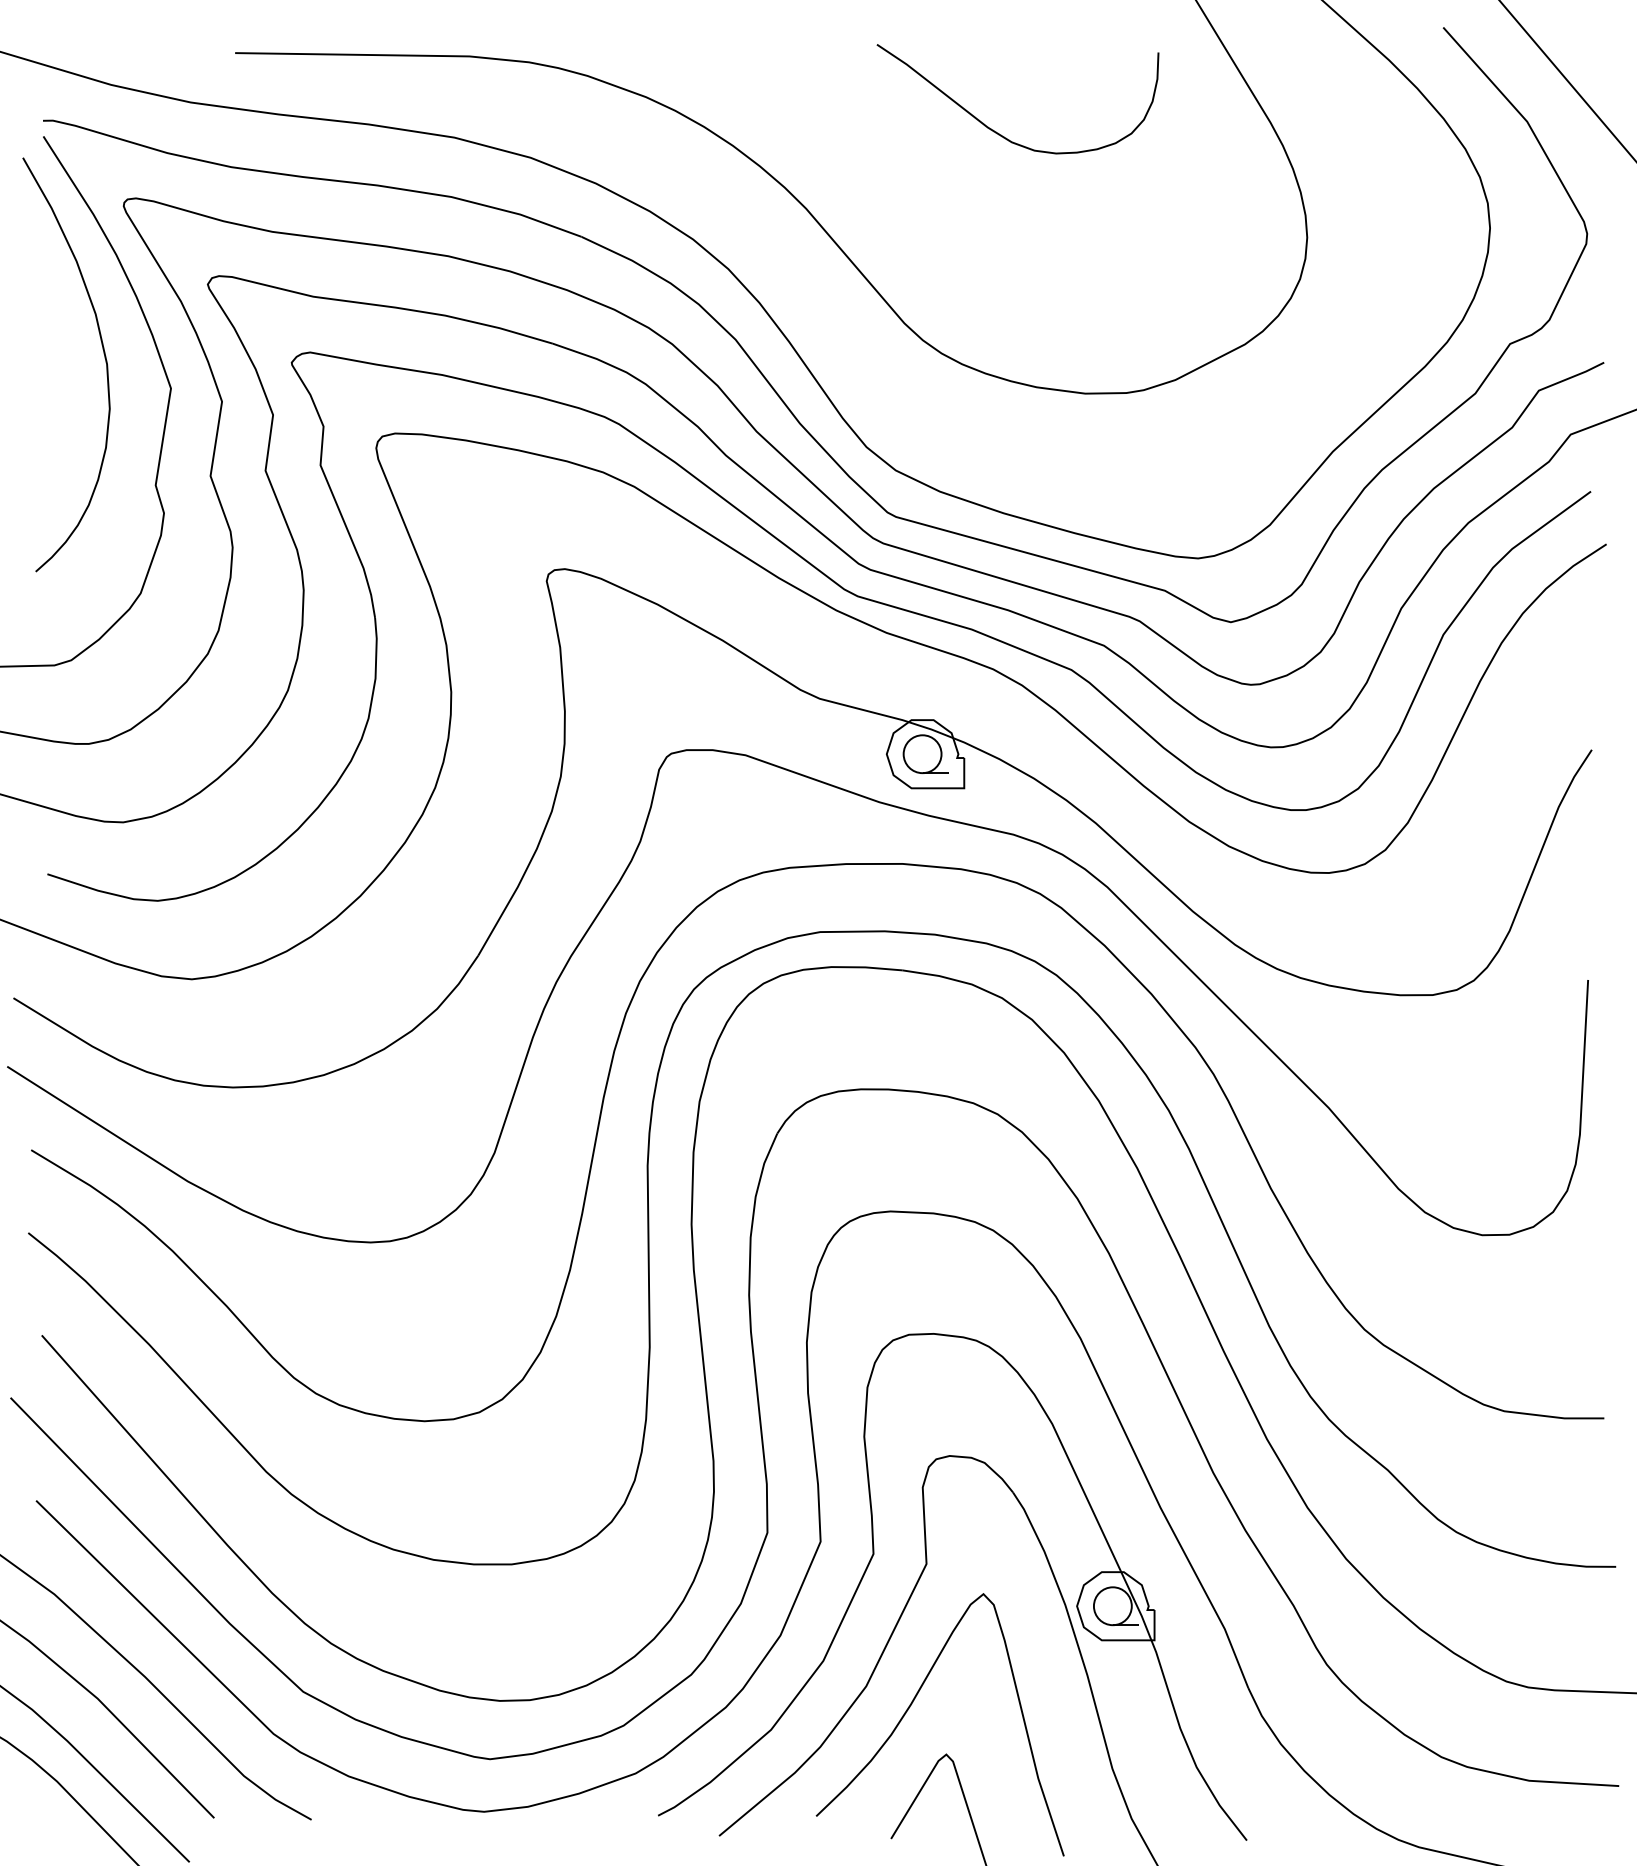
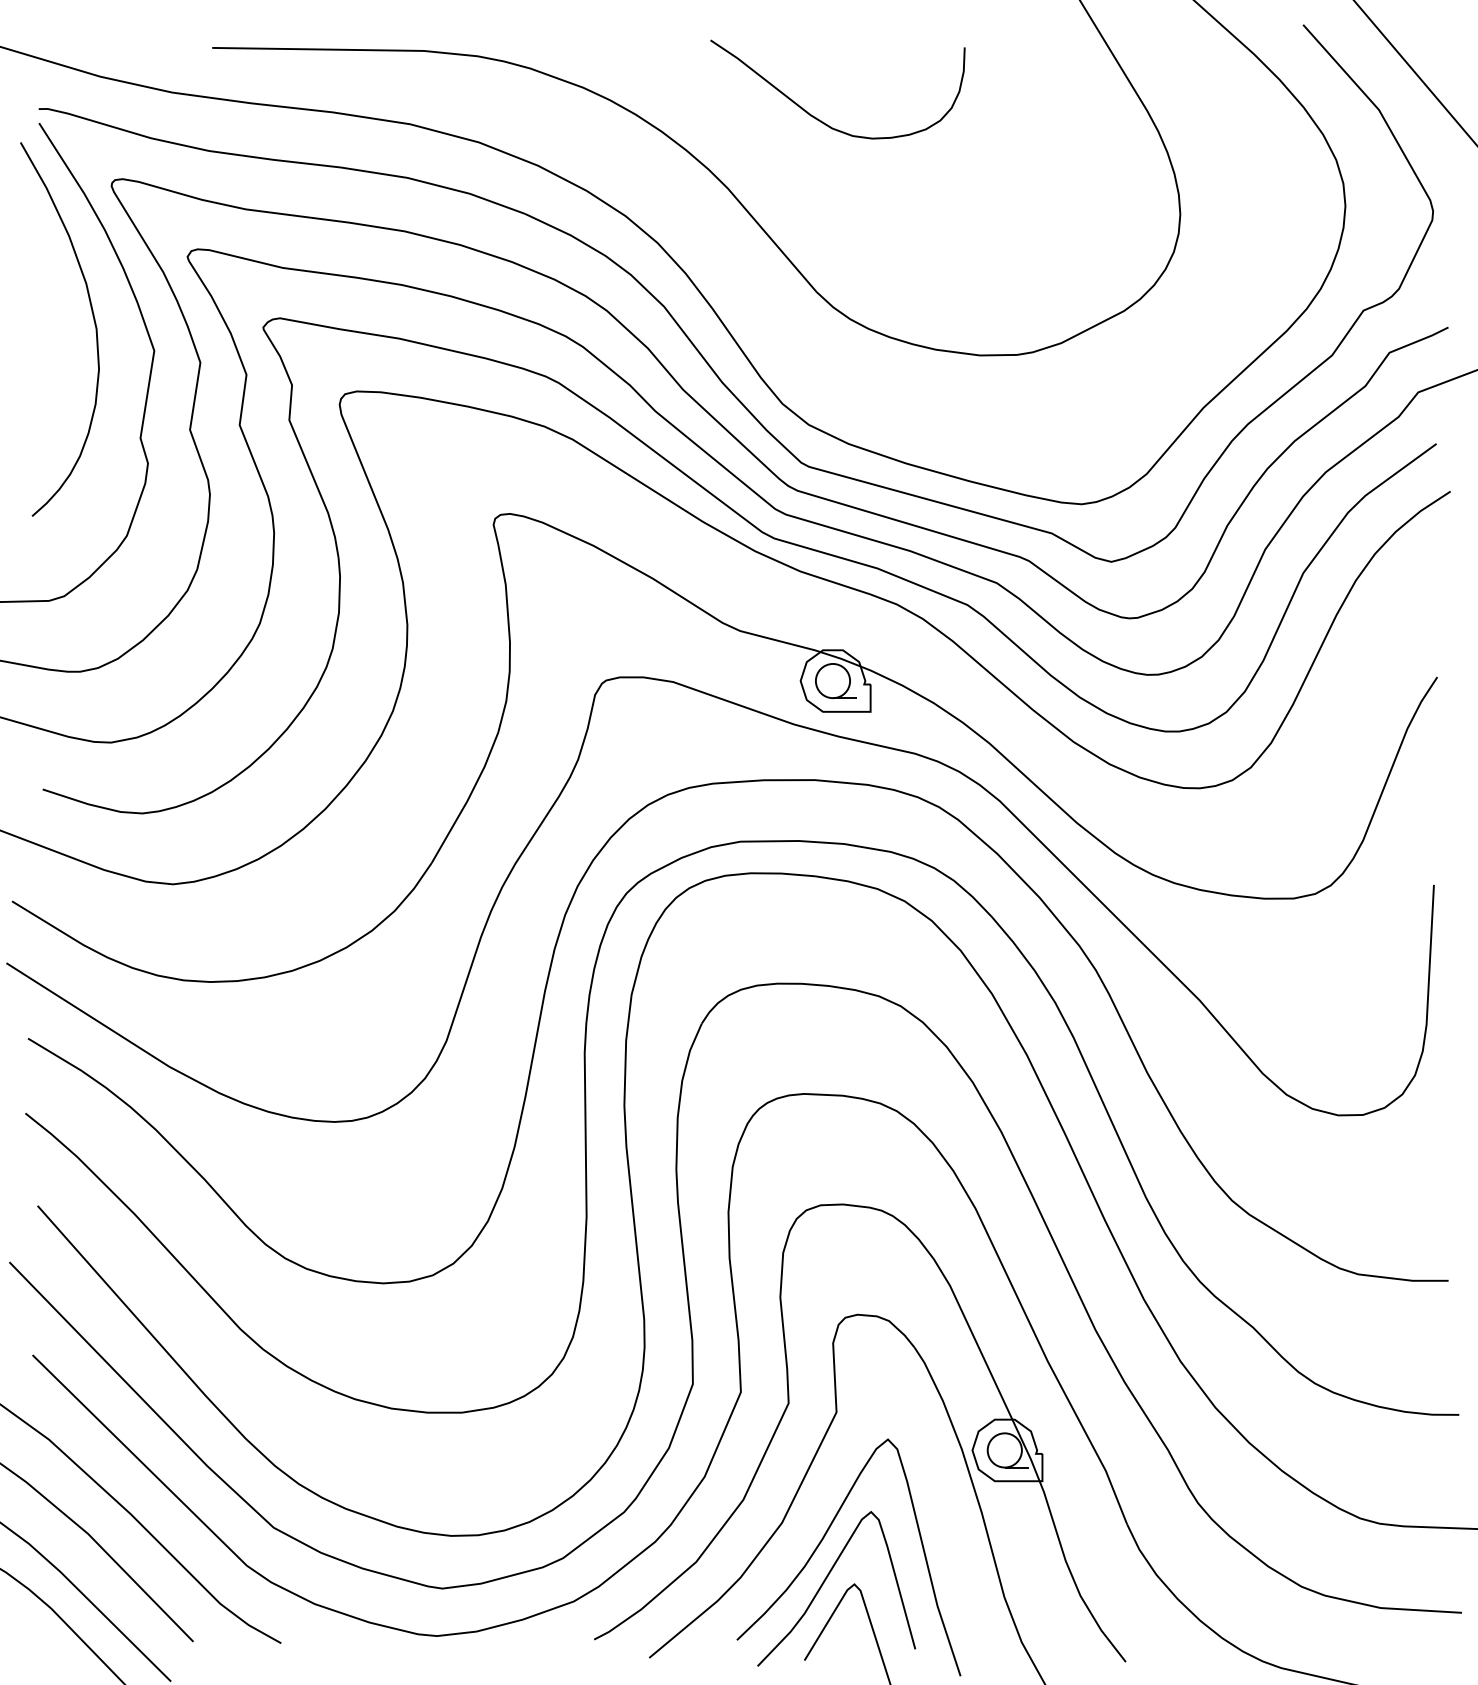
curve: (996, 131) -> (818, 118), moved
curve: (913, 1752) -> (824, 1582), added

